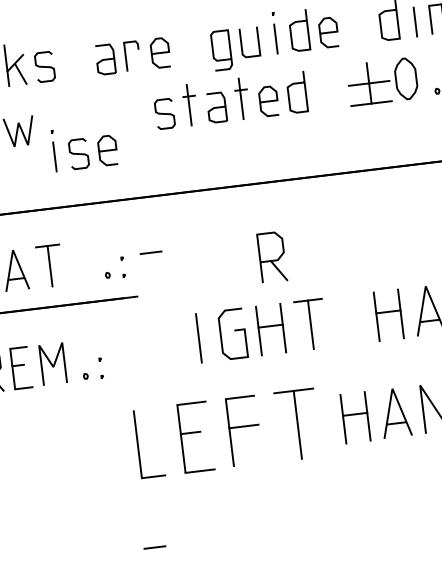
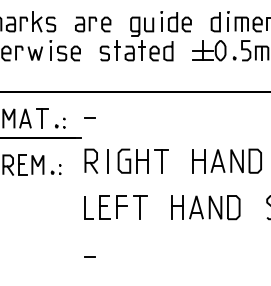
part: (83, 147) -> (64, 50), moved
part: (270, 256) -> (90, 160), moved
part: (114, 266) -> (60, 122), moved
part: (226, 433) -> (115, 207), size x0.71
line: (152, 546) -> (89, 256), moved

